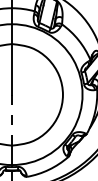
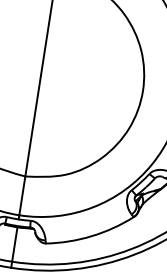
line: (12, 119) -> (34, 124), dashed -> solid

